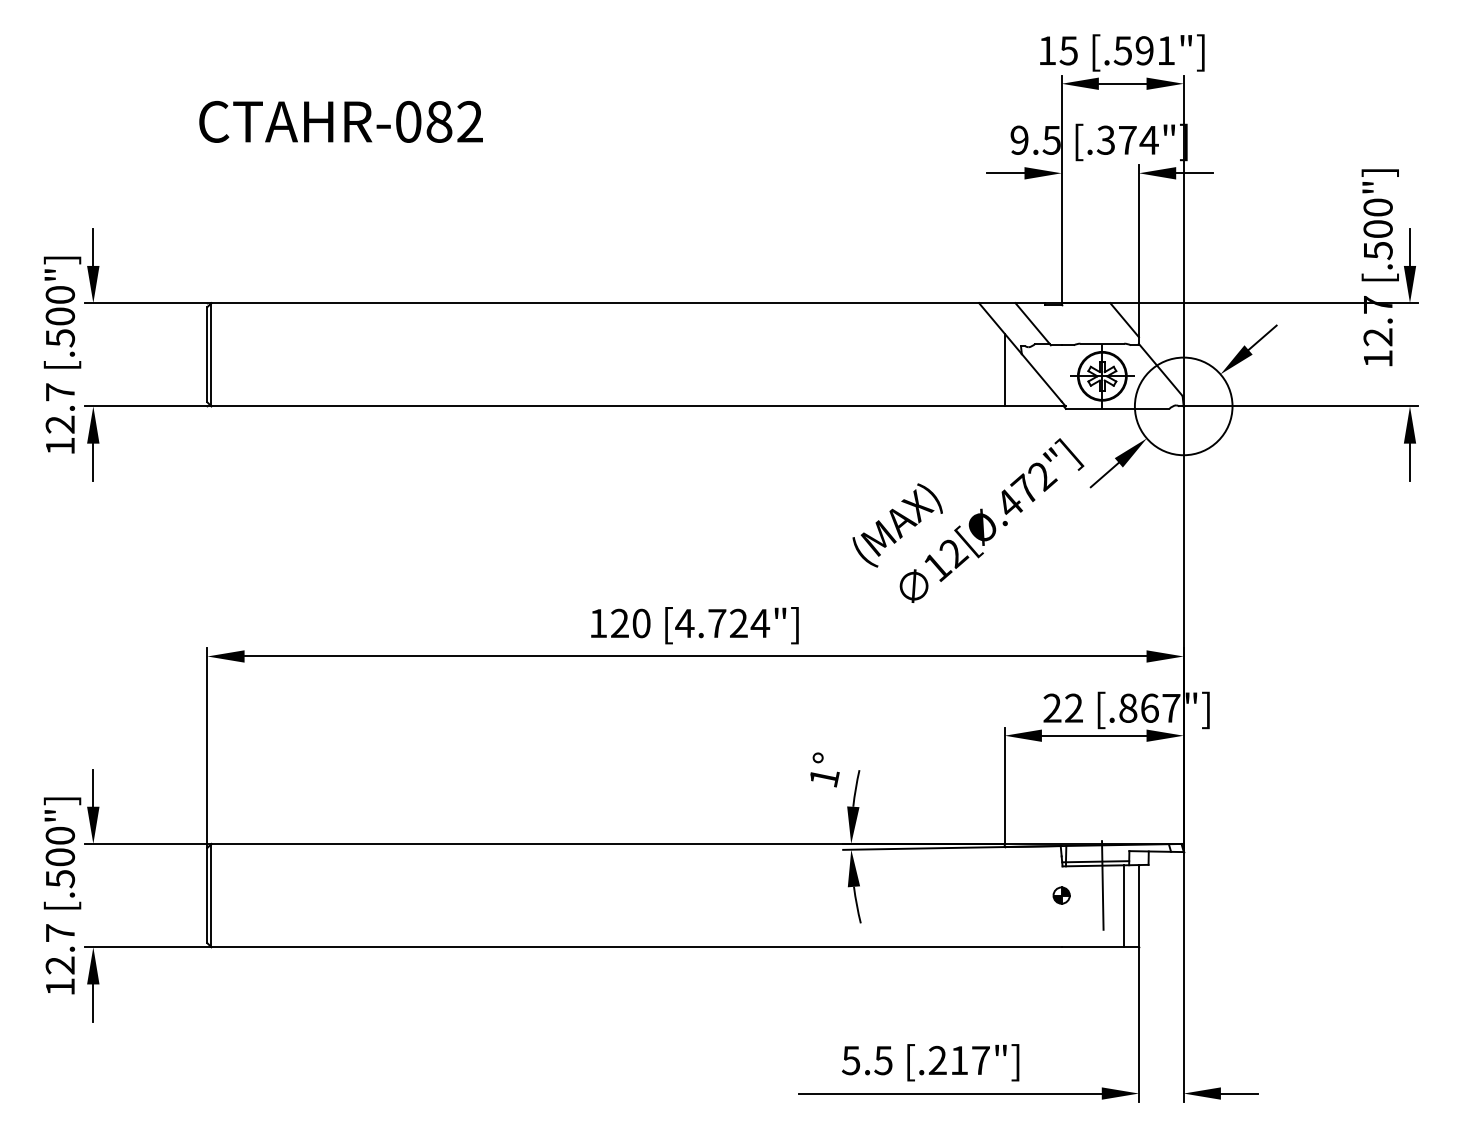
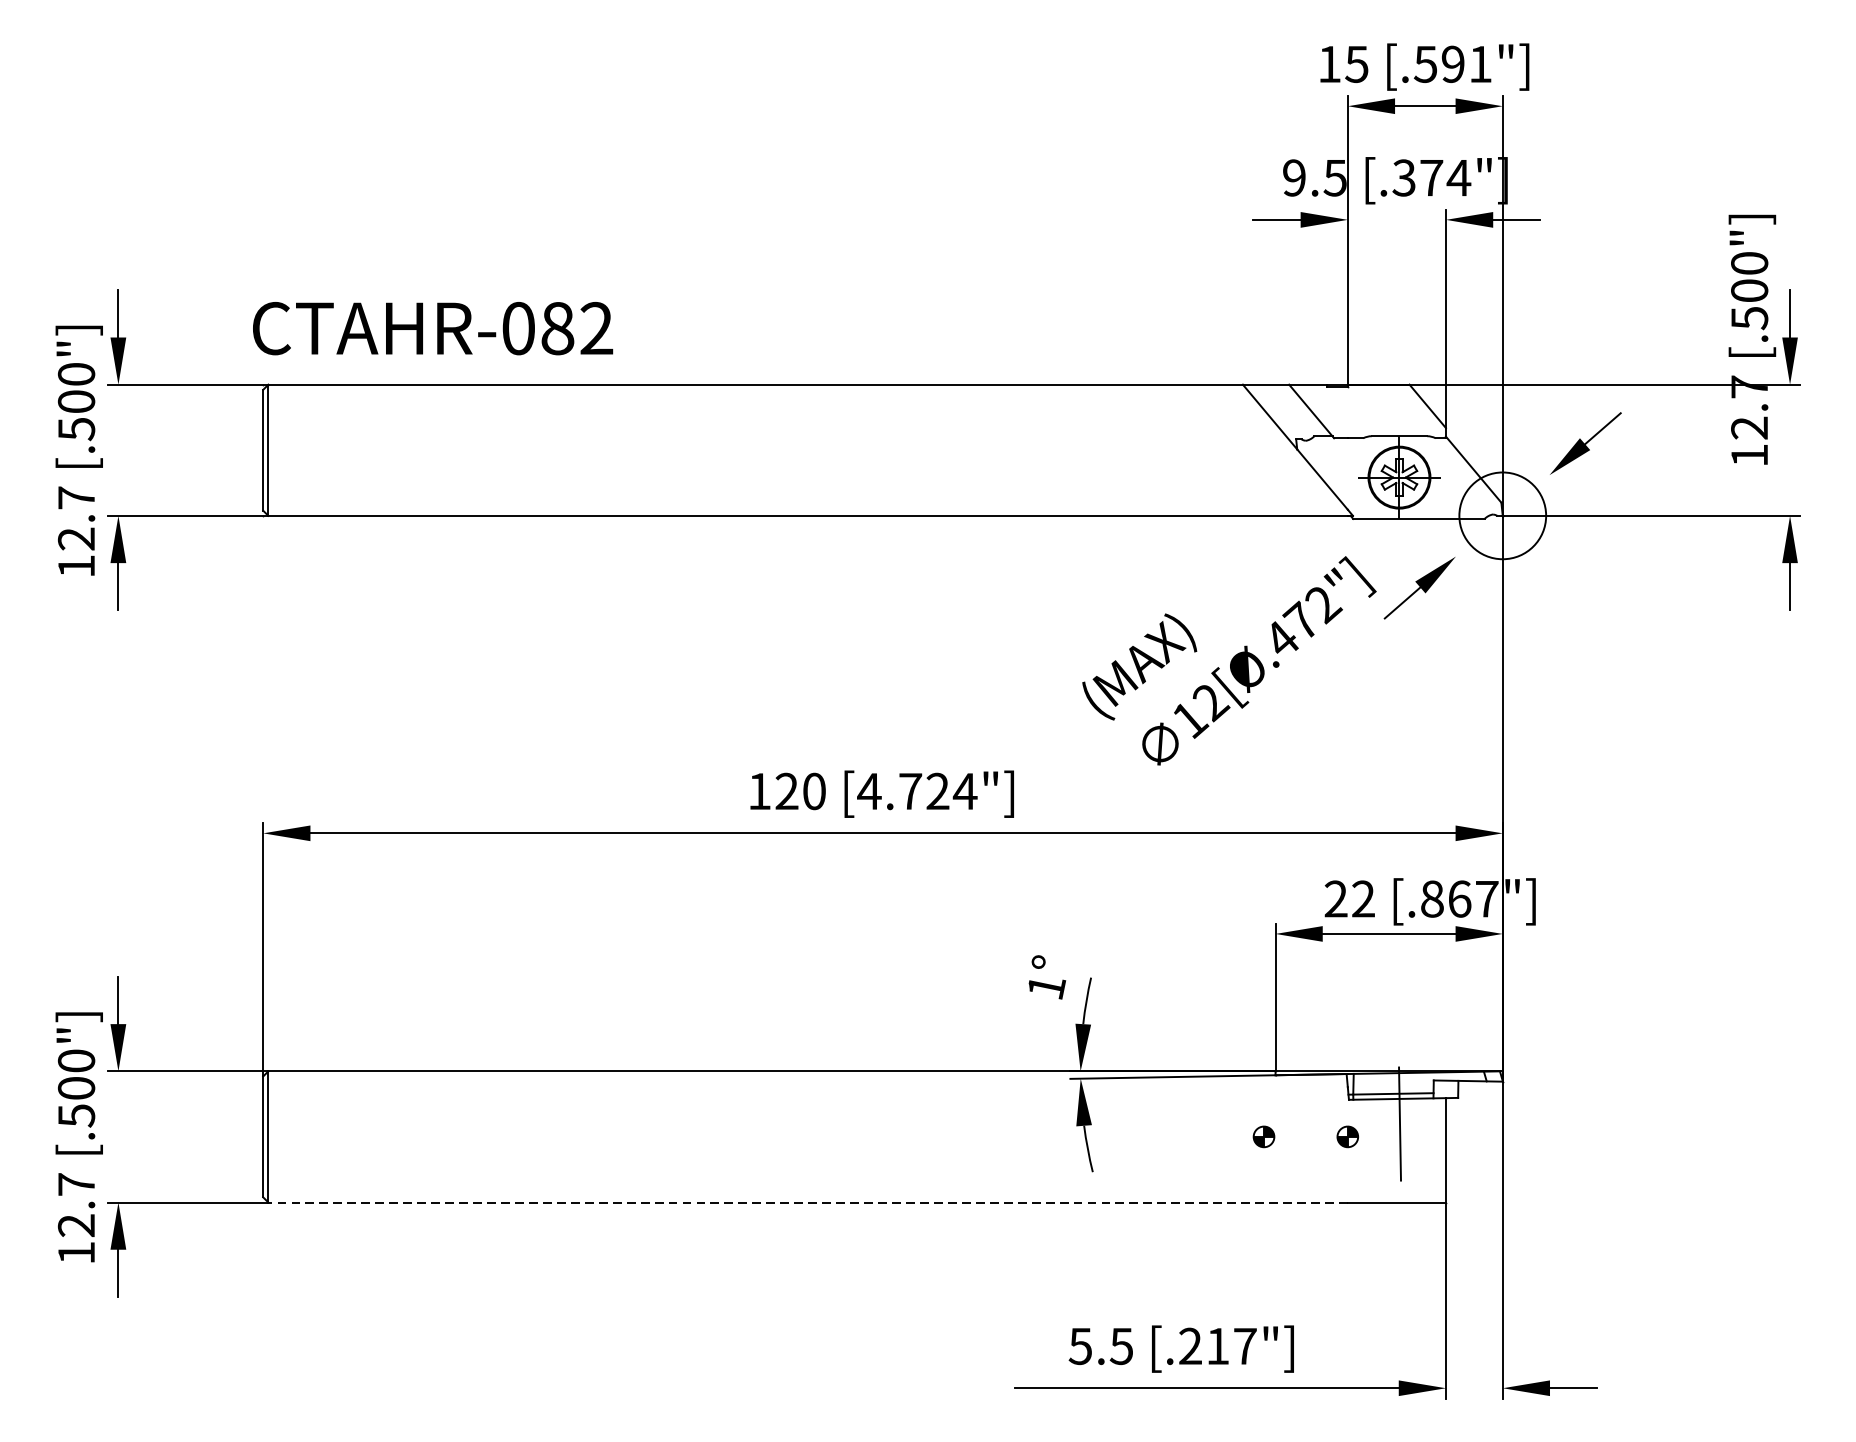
text: (340, 121) -> (432, 328), moved
line: (1004, 369) -> (1275, 468), removed
circle: (1183, 406) -> (1502, 515), size x0.7
part: (995, 895) -> (1263, 1136), added
line: (1124, 906) -> (1427, 1150), removed
line: (636, 947) -> (808, 1202), solid -> dashed

